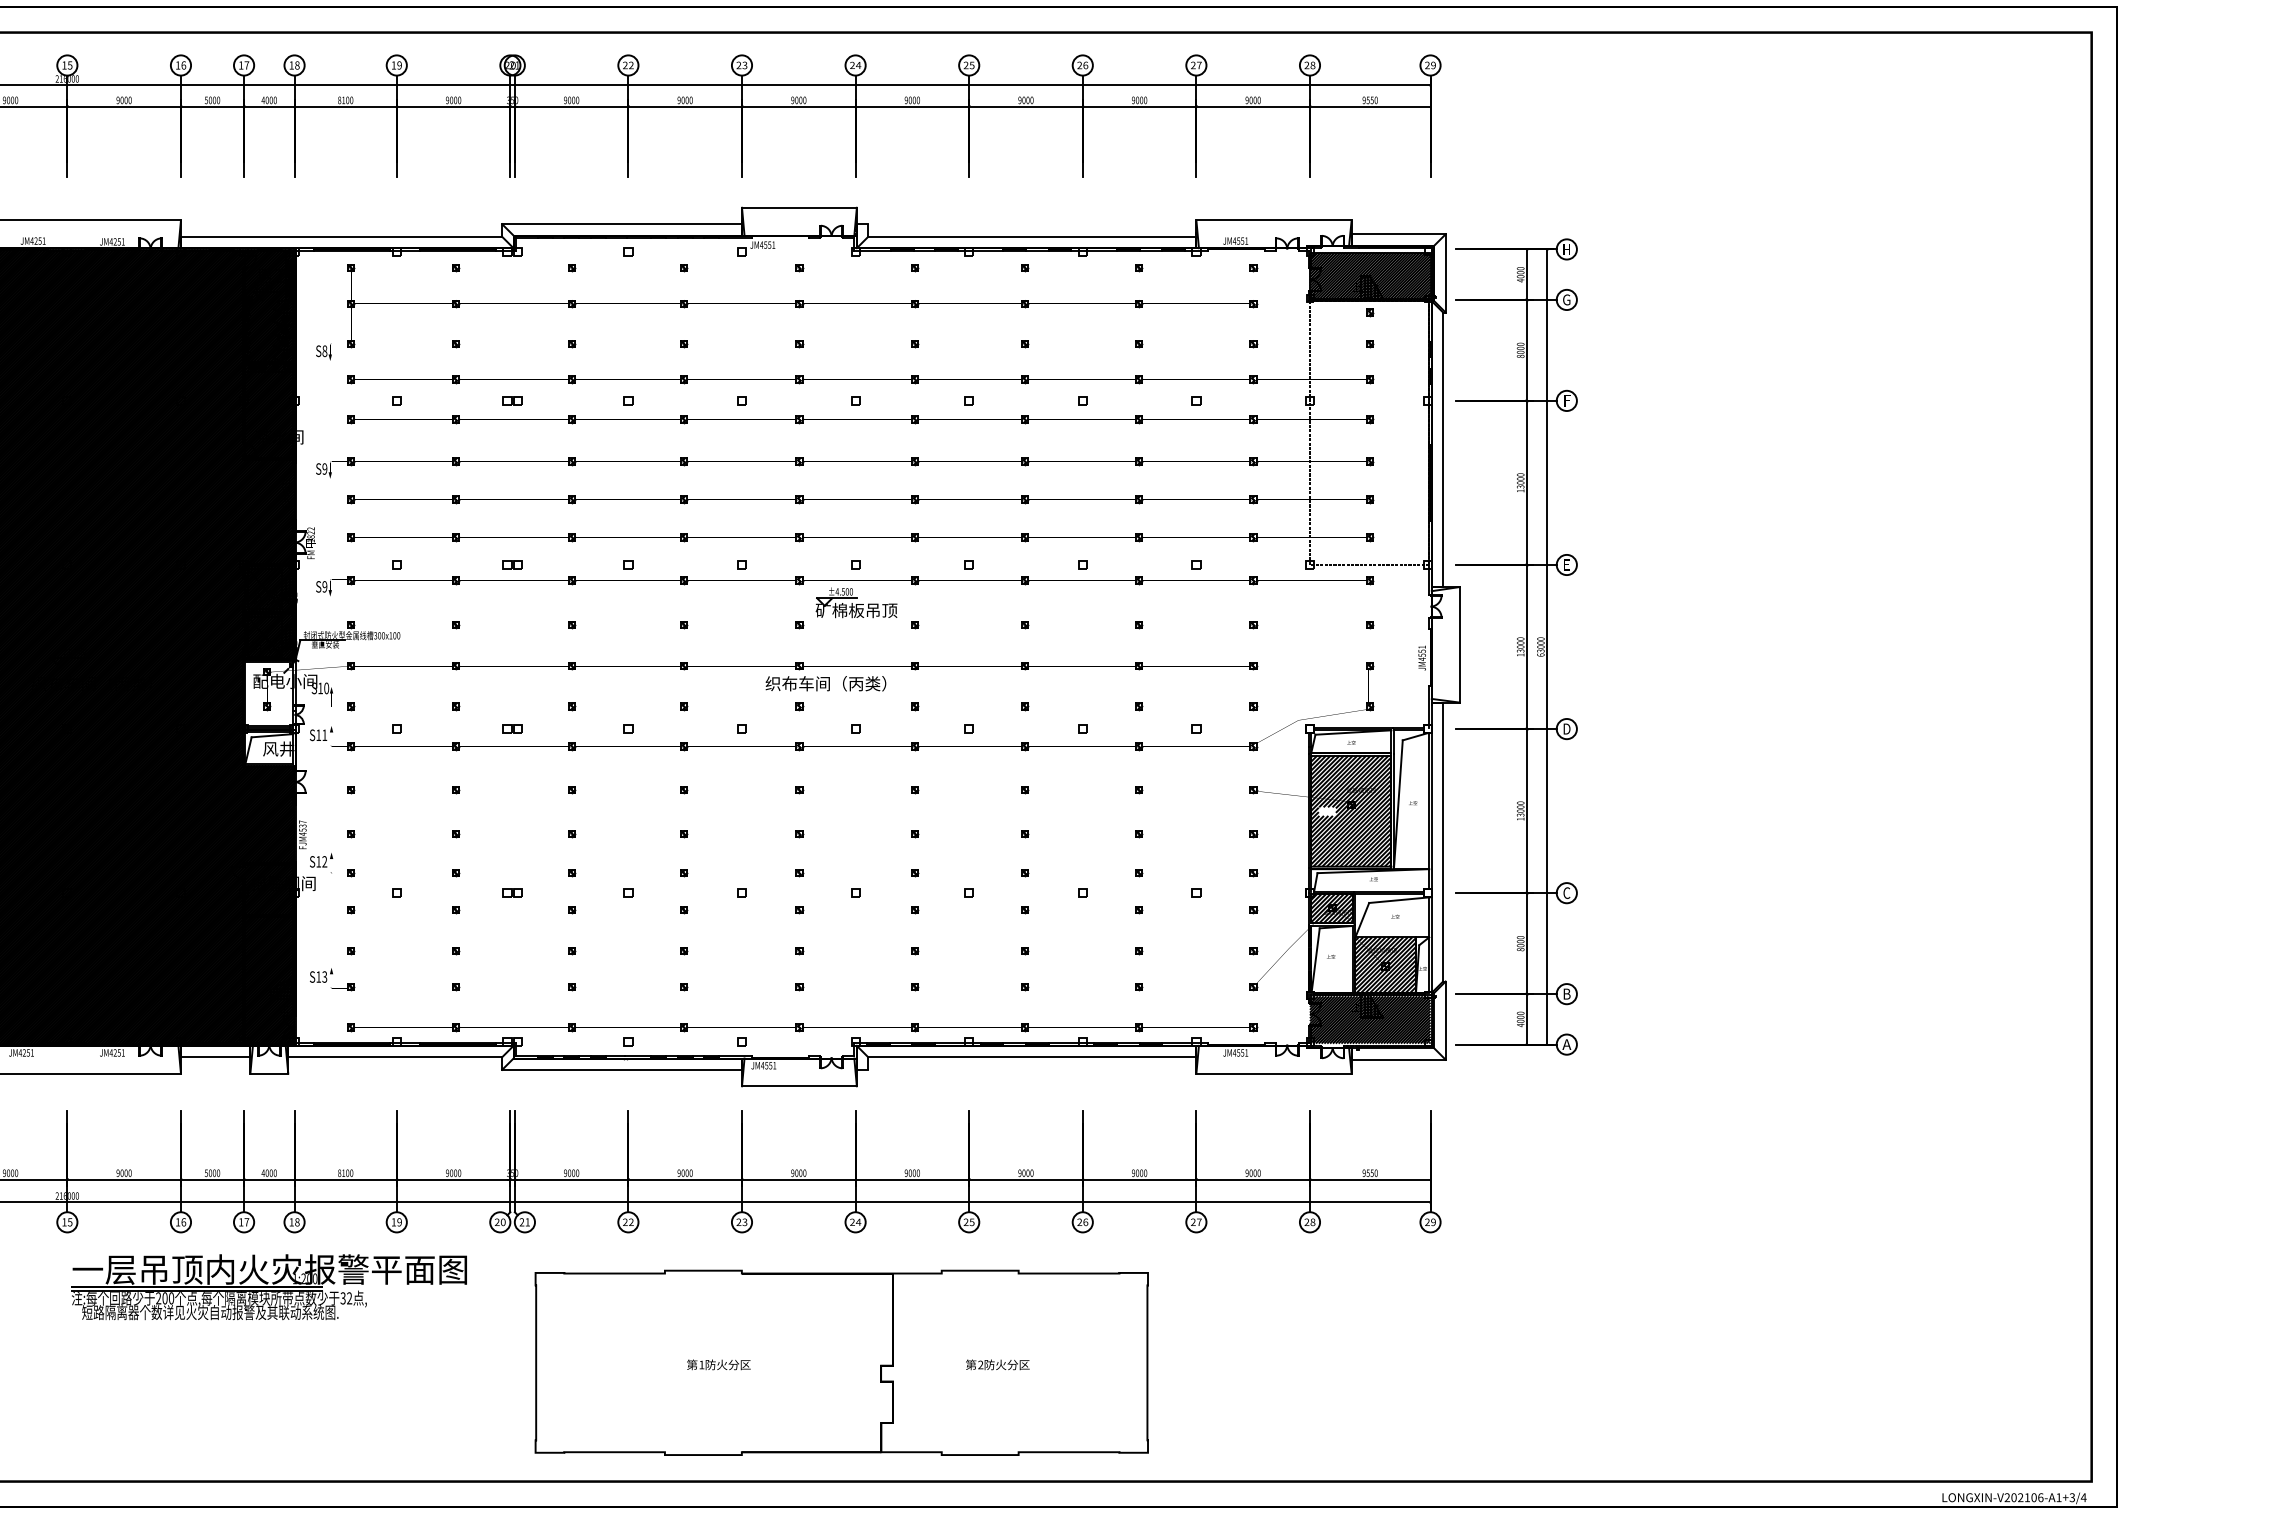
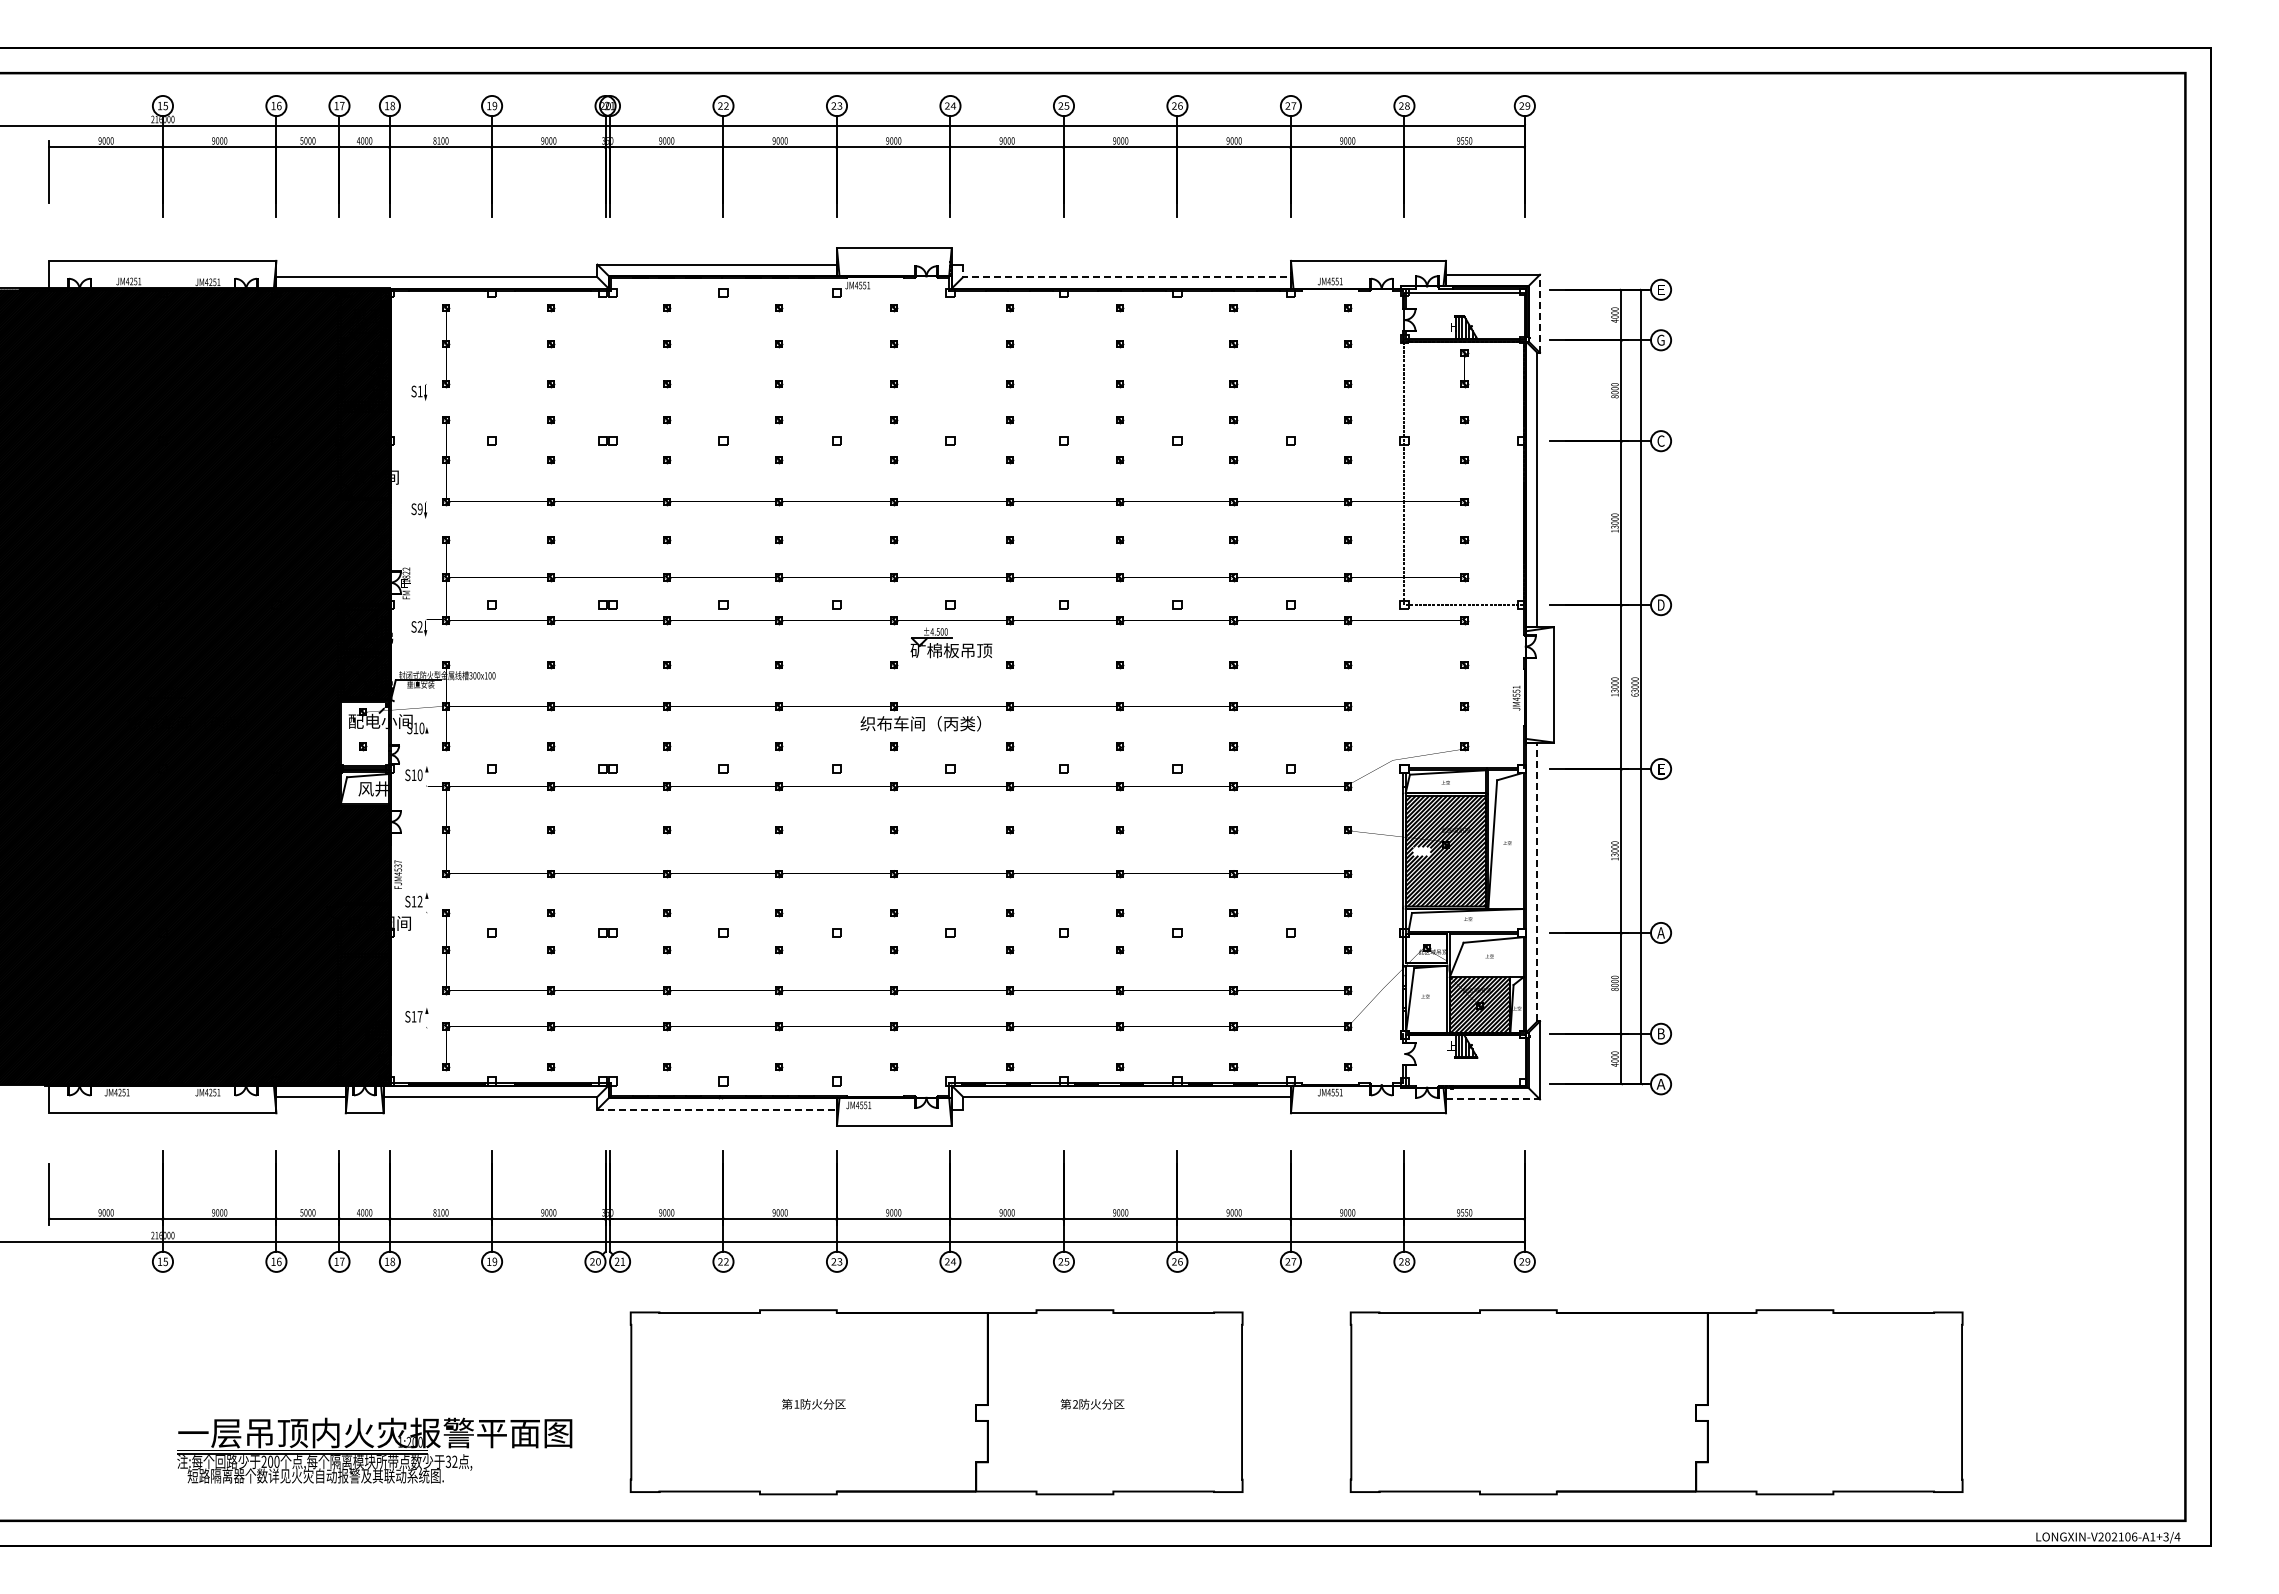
line: (1025, 237) -> (1120, 277), solid -> dashed
text: (1567, 249) -> (1661, 289), H -> E
line: (1446, 273) -> (1540, 313), solid -> dashed
hatch: (1370, 276) -> (1464, 316), removed
text: (324, 351) -> (419, 391), S8 -> S1
text: (1566, 400) -> (1660, 440), F -> C
text: (1567, 564) -> (1661, 604), E -> D
text: (324, 587) -> (419, 627), S9 -> S2
text: (1567, 728) -> (1661, 768), D -> E
text: (324, 735) -> (419, 775), S11 -> S10
line: (1443, 841) -> (1537, 881), solid -> dashed
text: (1566, 892) -> (1660, 932), C -> A
hatch: (1332, 908) -> (1426, 948), removed
text: (324, 976) -> (419, 1016), S13 -> S17
hatch: (1370, 1019) -> (1464, 1059), removed
line: (1399, 1059) -> (1493, 1099), solid -> dashed
line: (622, 1069) -> (717, 1109), solid -> dashed
part: (269, 1287) -> (374, 1450), moved
part: (1562, 1363) -> (1656, 1402), added

